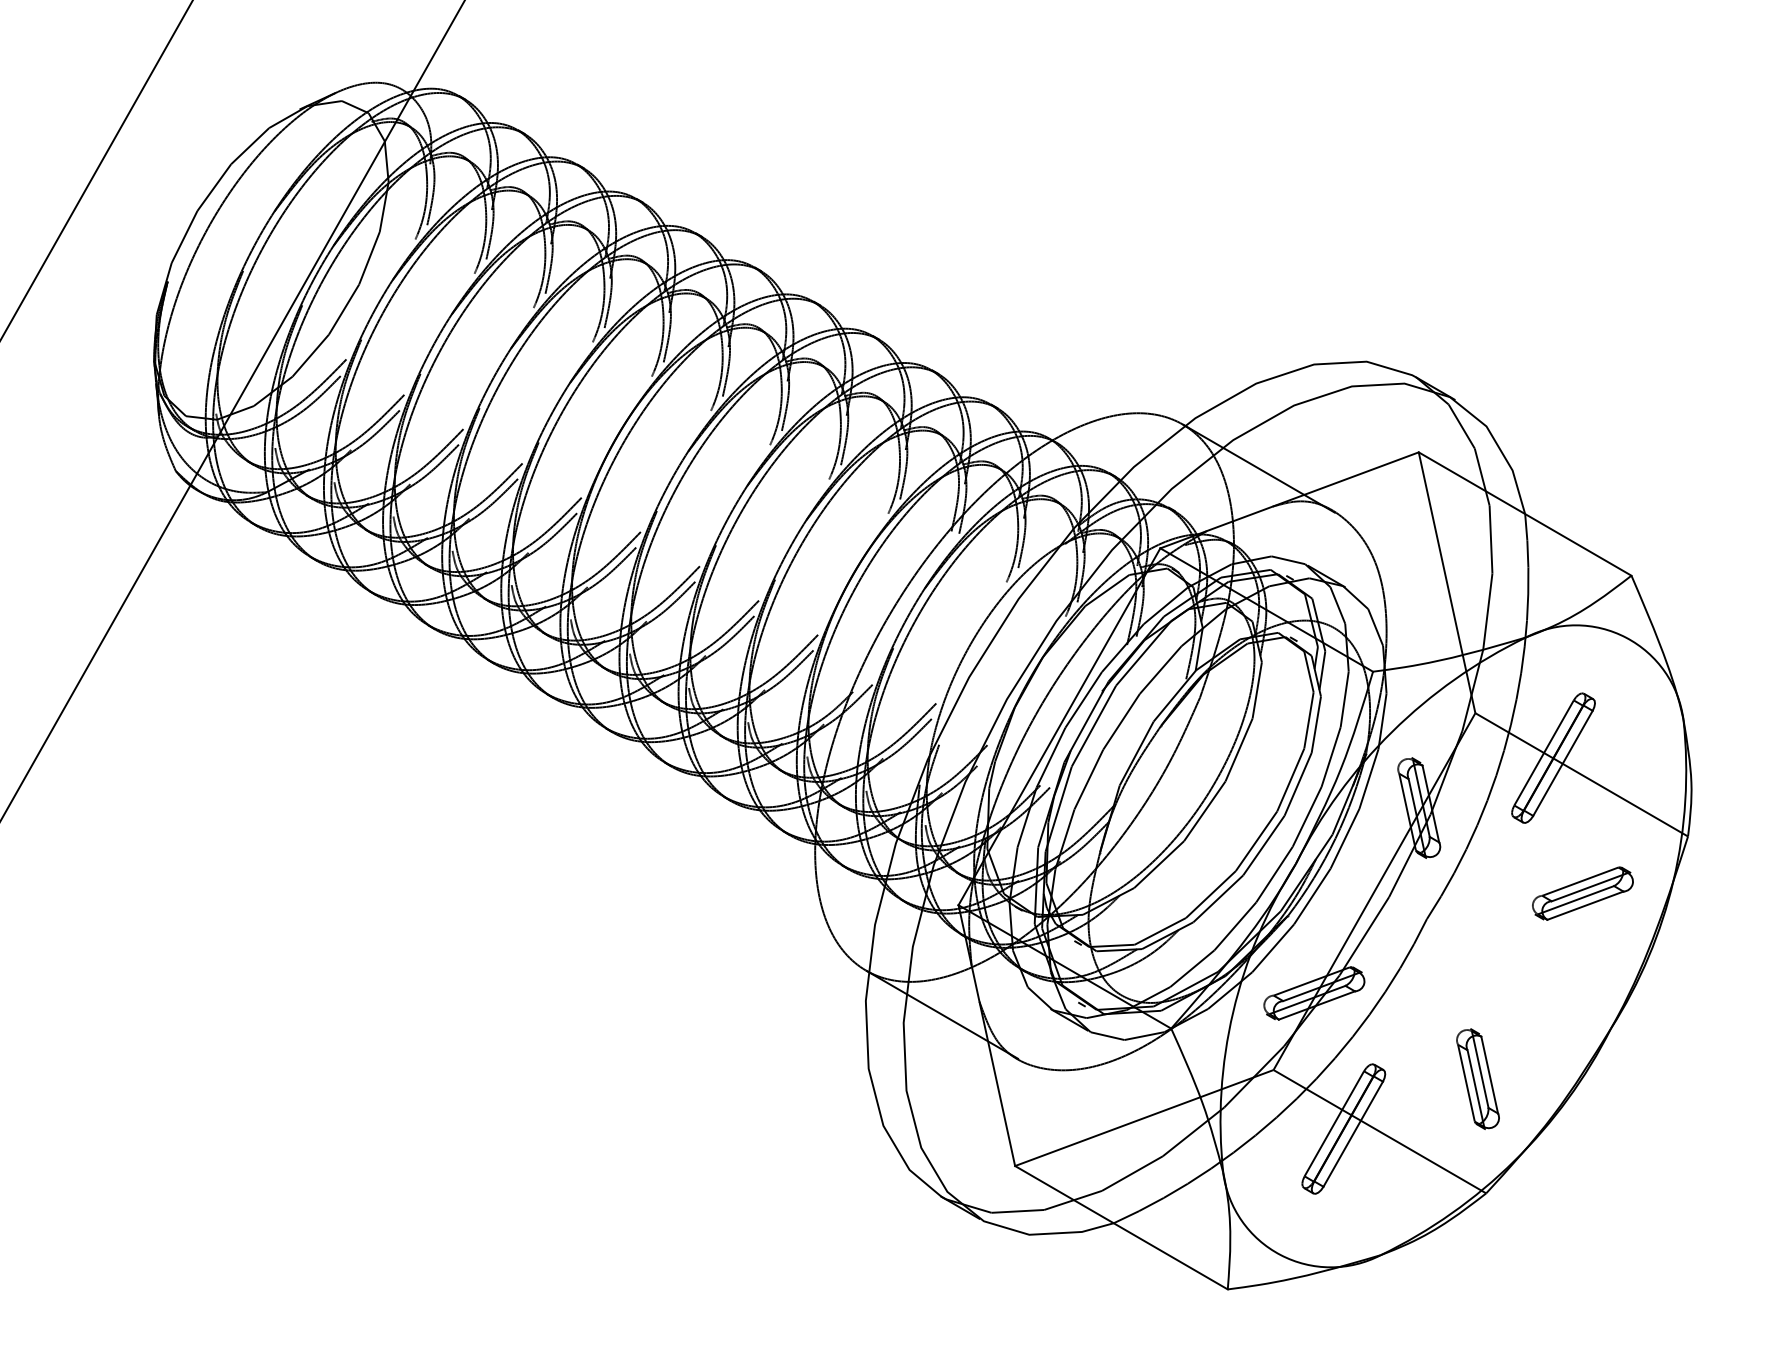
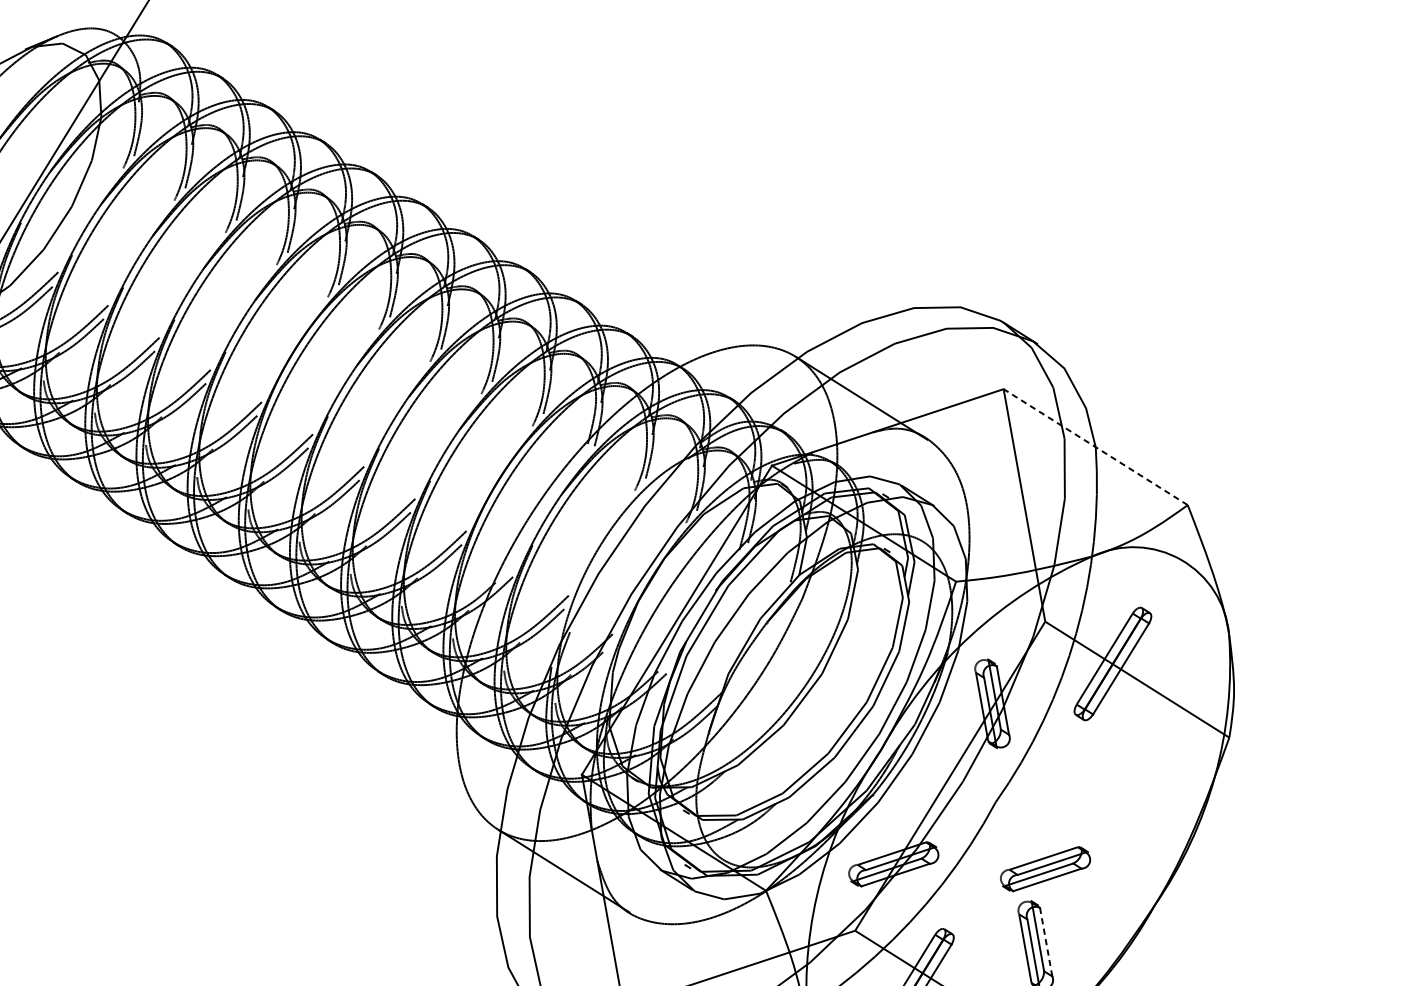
line: (1525, 514) -> (1096, 447), solid -> dashed
part: (1582, 893) -> (1045, 869), moved
line: (1489, 1074) -> (1046, 941), solid -> dashed

